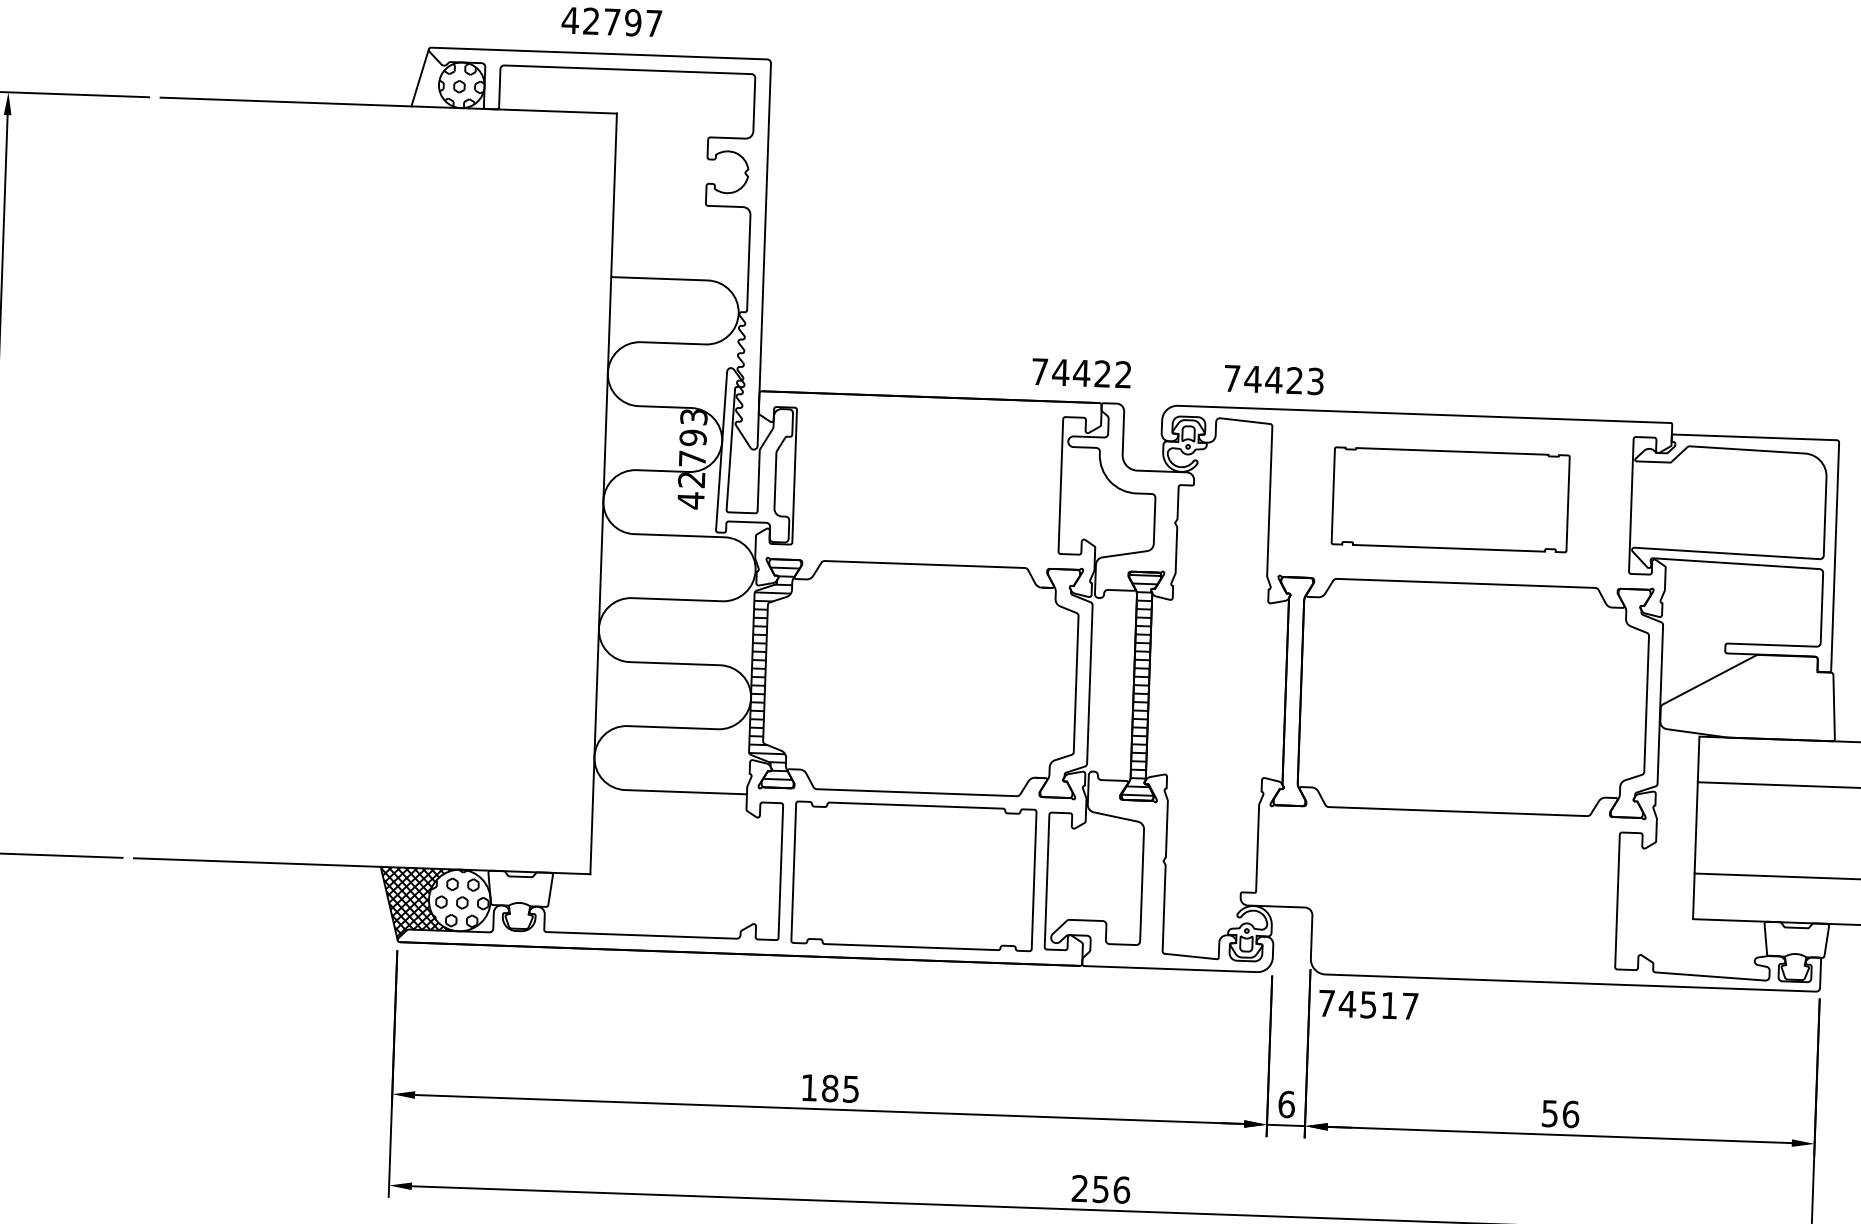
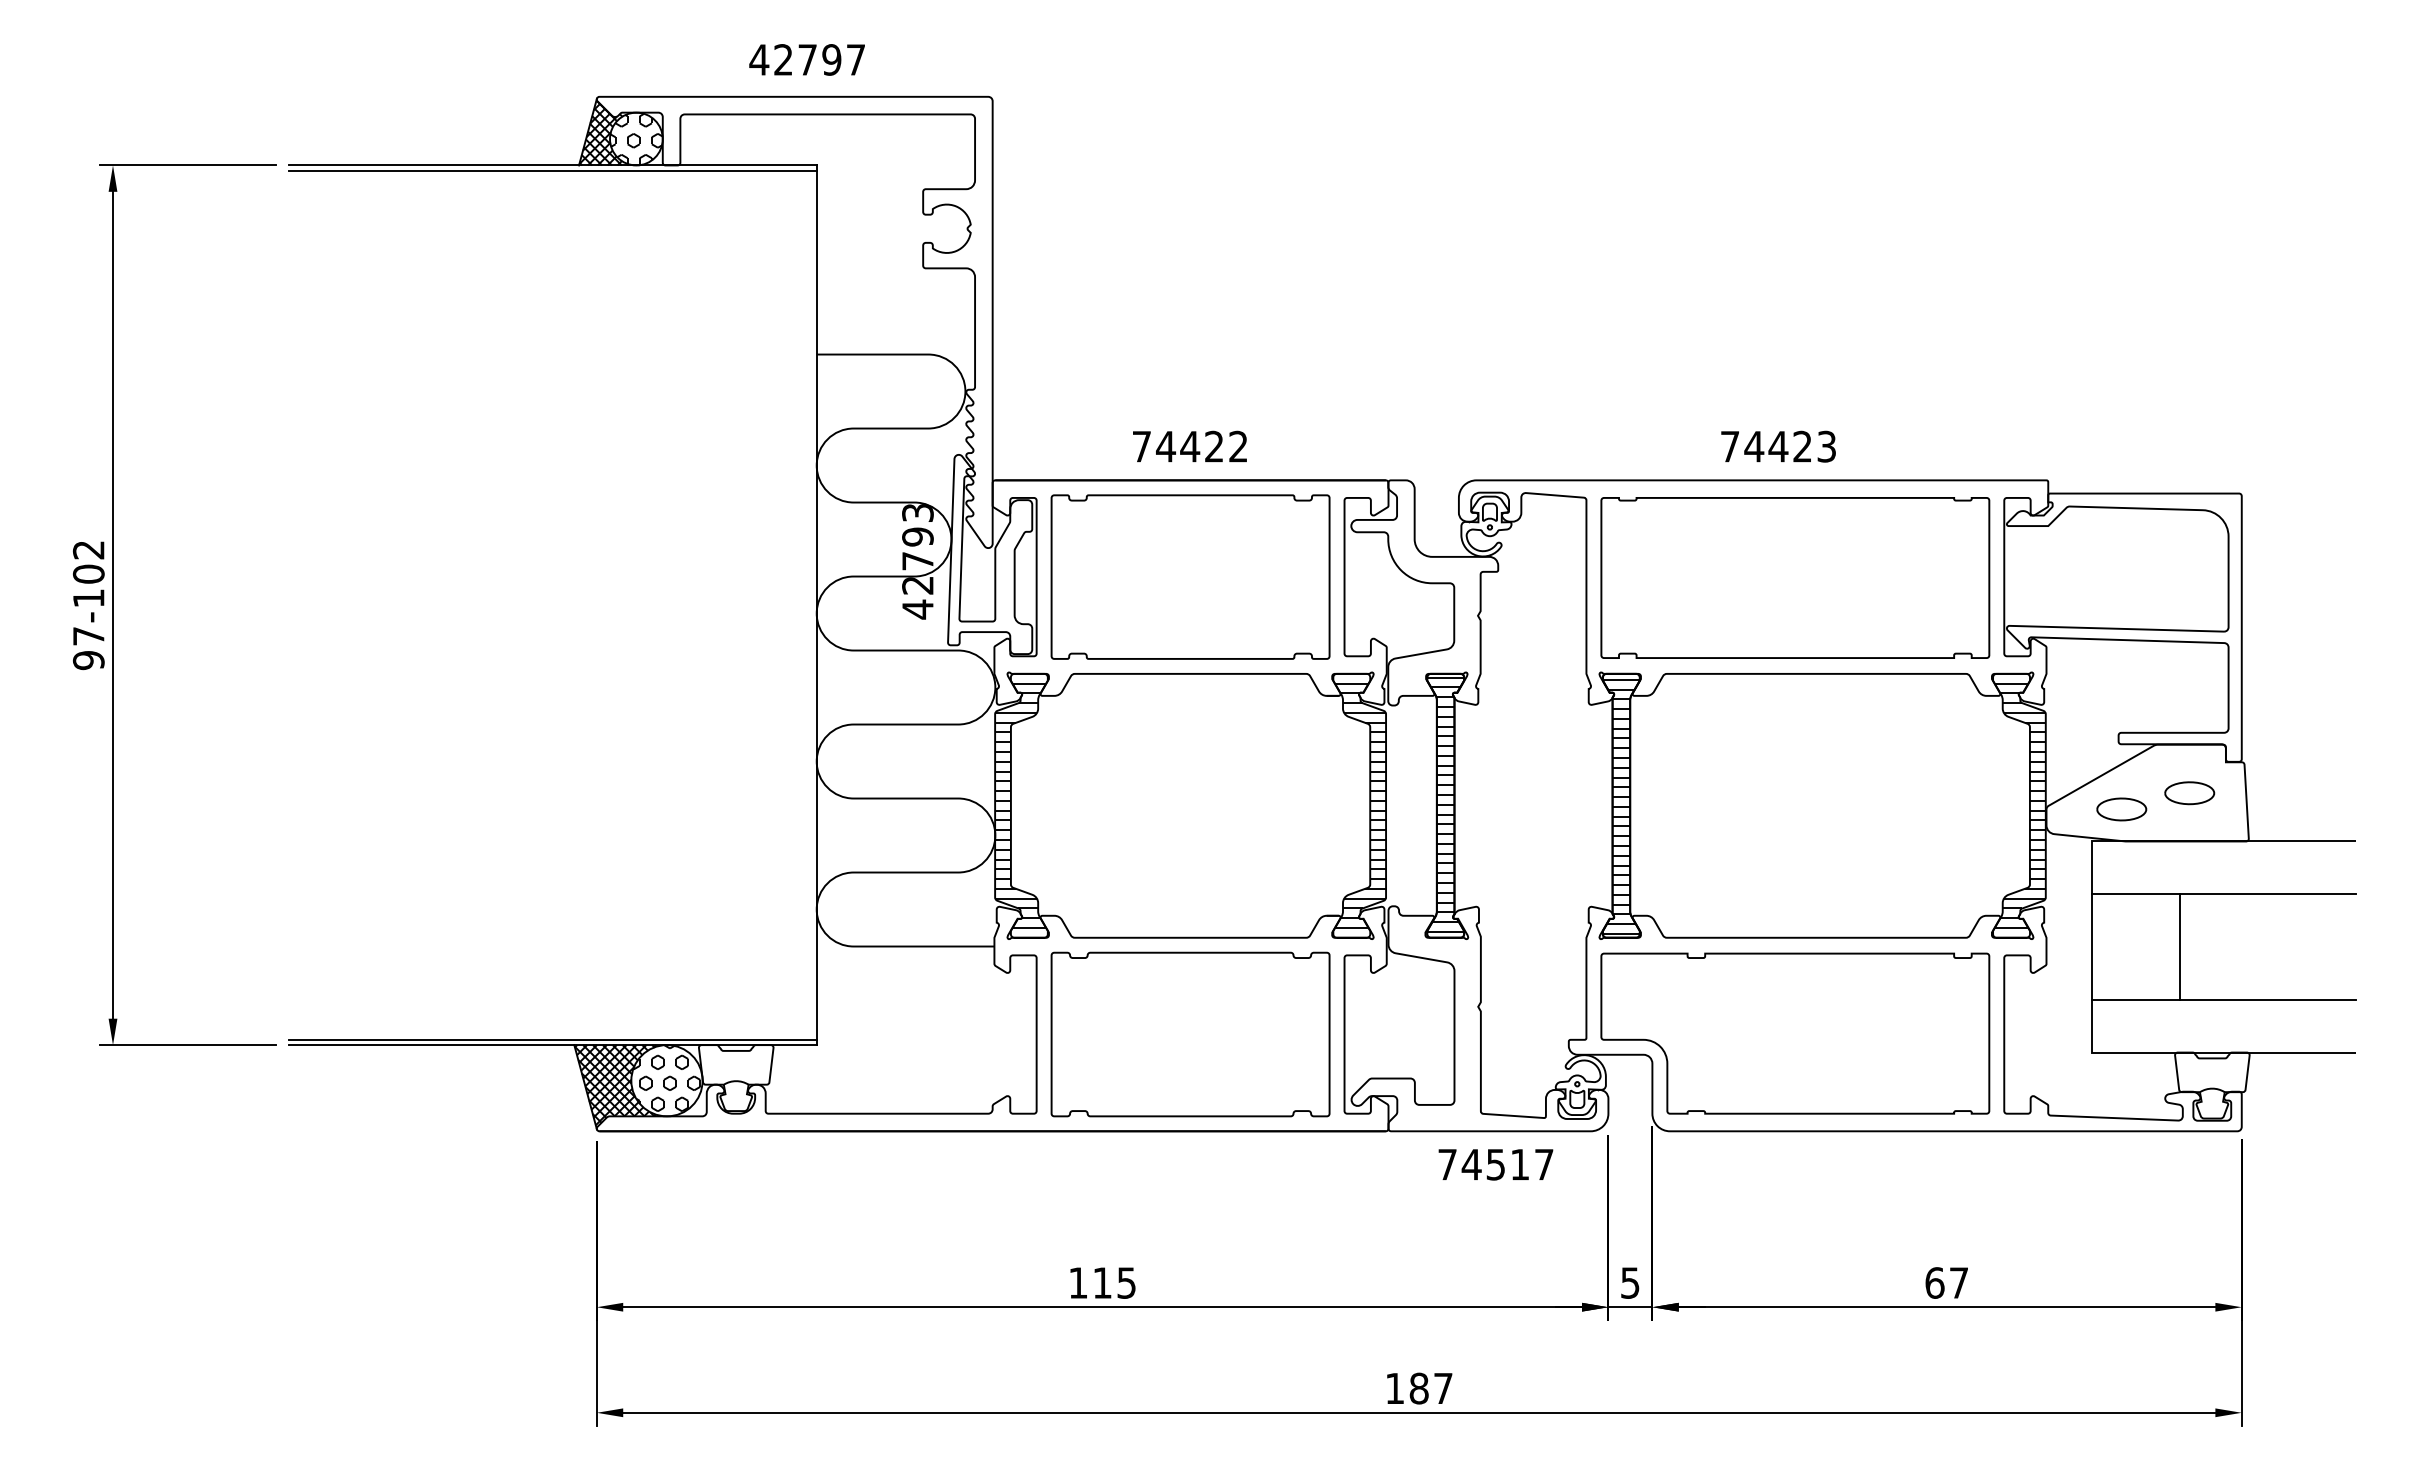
hatch: (435, 78) -> (605, 132), added
line: (388, 109) -> (552, 170), added
text: (1081, 373) -> (1189, 446), moved
text: (1274, 379) -> (1778, 446), moved
part: (927, 480) -> (1190, 576), added
part: (1450, 499) -> (1795, 577), size x1.43
hatch: (1067, 687) -> (1360, 810), added
hatch: (1292, 692) -> (1620, 806), added
part: (1784, 698) -> (2189, 793), added
hatch: (1637, 707) -> (2019, 810), added
part: (1725, 709) -> (2121, 809), added
line: (1772, 830) -> (2180, 946), added
line: (362, 861) -> (552, 1039), added
part: (1437, 893) -> (1795, 1033), added
text: (1368, 1004) -> (1495, 1164), moved
text: (830, 1088) -> (1102, 1282), 185 -> 115
text: (1286, 1104) -> (1630, 1282), 6 -> 5
text: (1560, 1113) -> (1946, 1282), 56 -> 67
text: (1101, 1189) -> (1419, 1388), 256 -> 187

